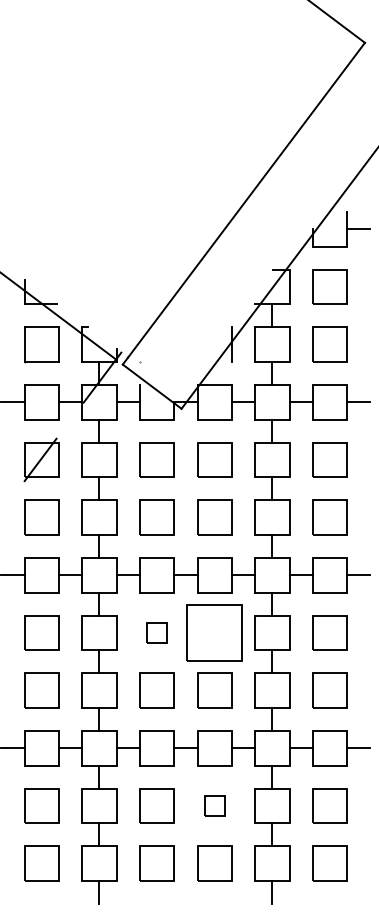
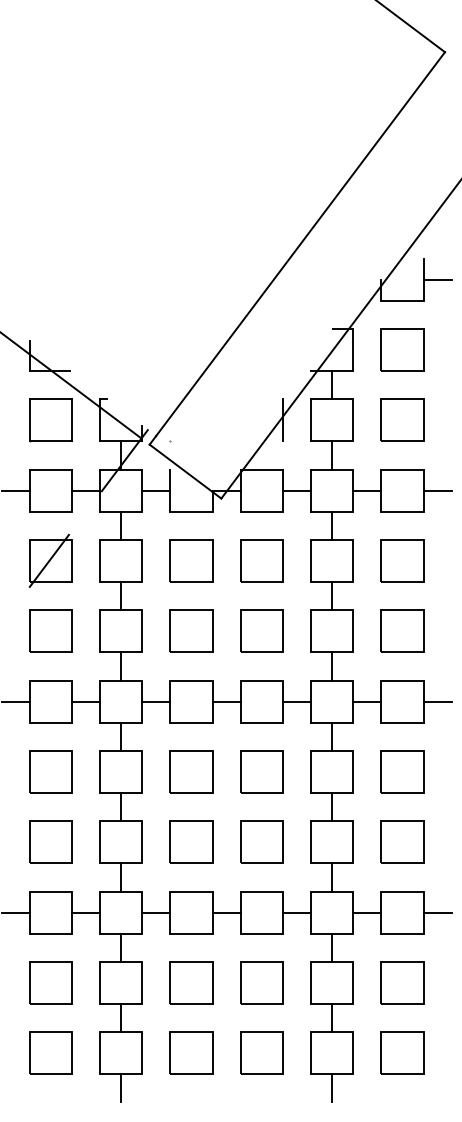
part: (156, 632) -> (190, 771), size x1.67
part: (214, 632) -> (261, 771), size x0.62
part: (214, 805) -> (261, 982), size x1.67

